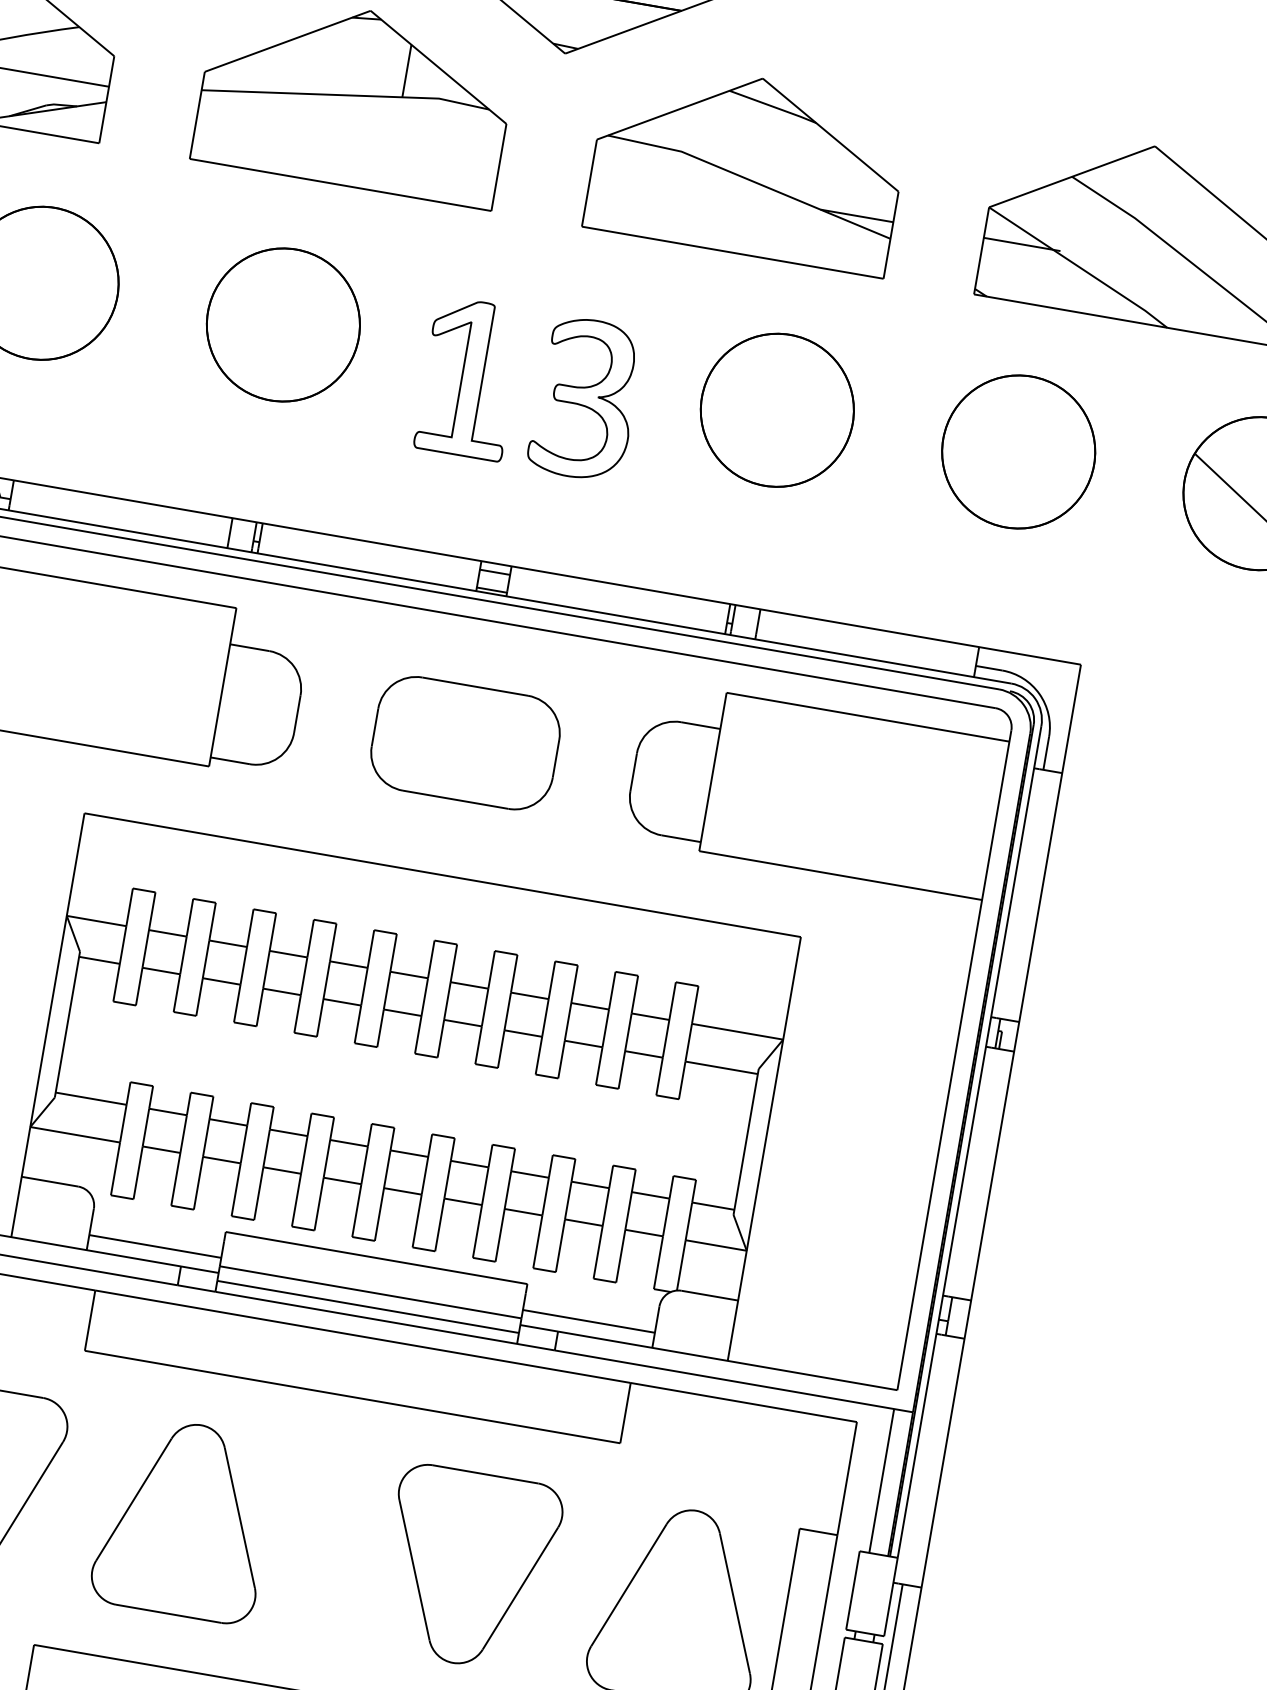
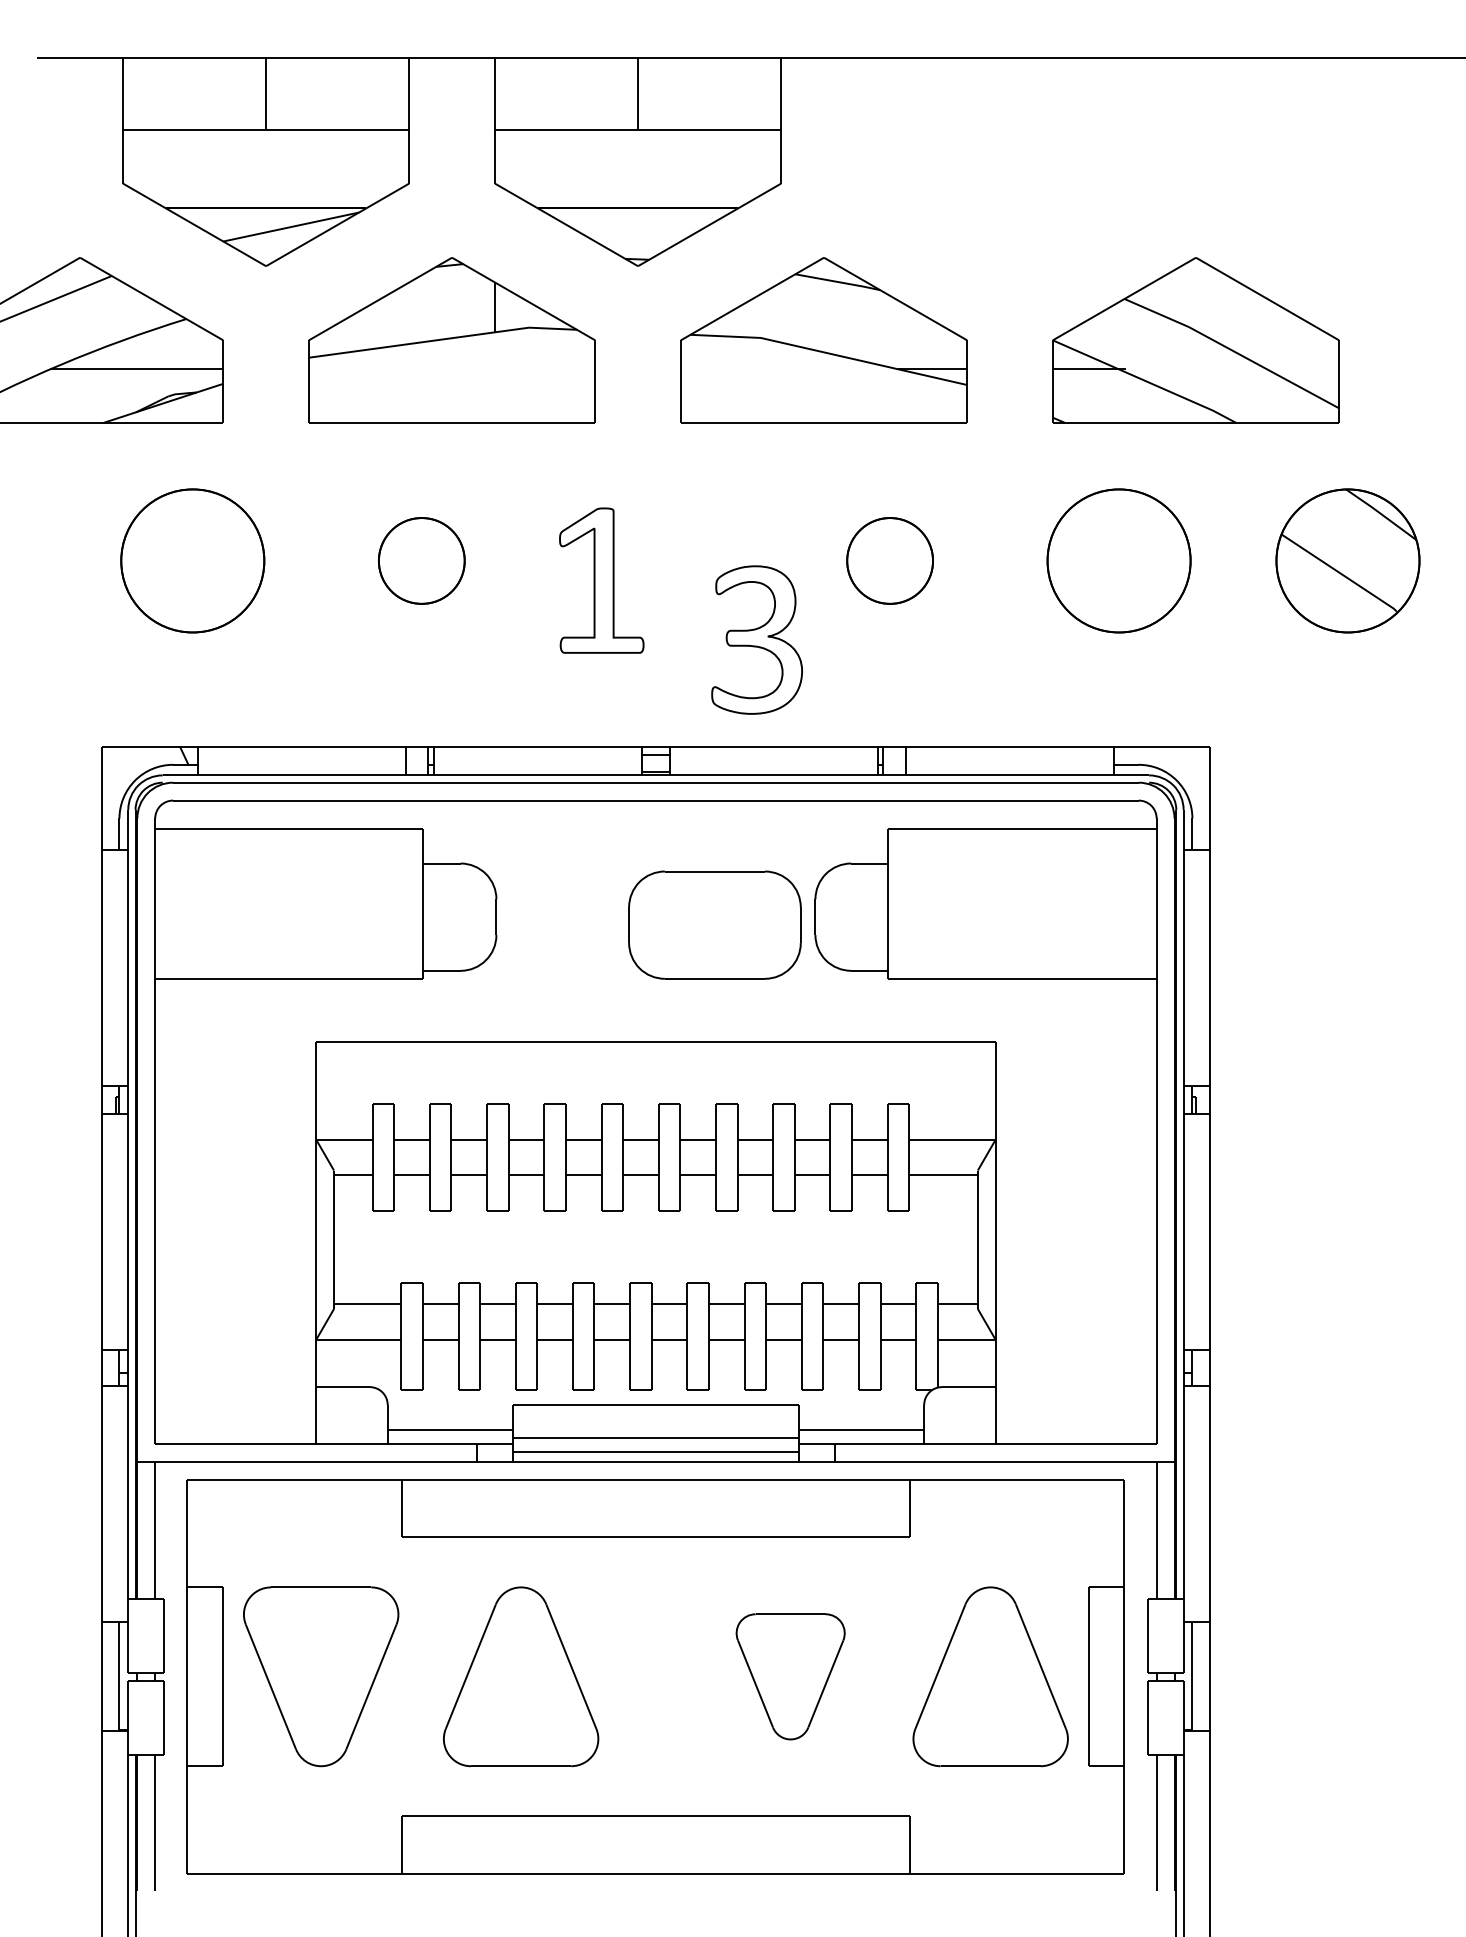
part: (283, 324) -> (421, 560), size x0.6
part: (585, 398) -> (756, 639), moved
part: (776, 409) -> (889, 560), size x0.6
part: (465, 742) -> (714, 924), moved
part: (469, 1568) -> (790, 1676), size x0.7

